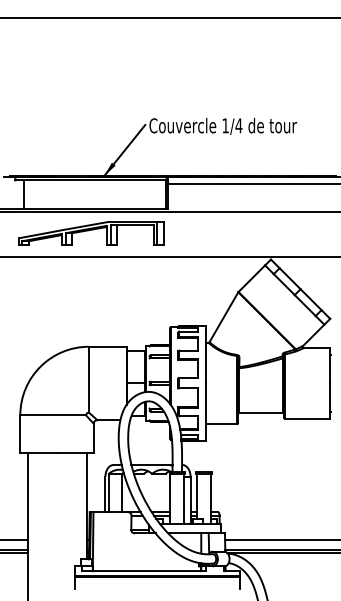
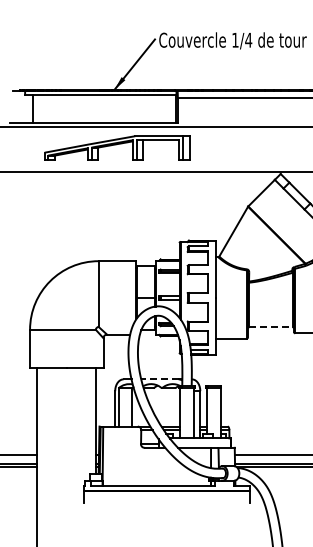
part: (91, 233) -> (117, 147), moved
line: (261, 412) -> (271, 326), solid -> dashed
line: (150, 464) -> (160, 378), solid -> dashed

